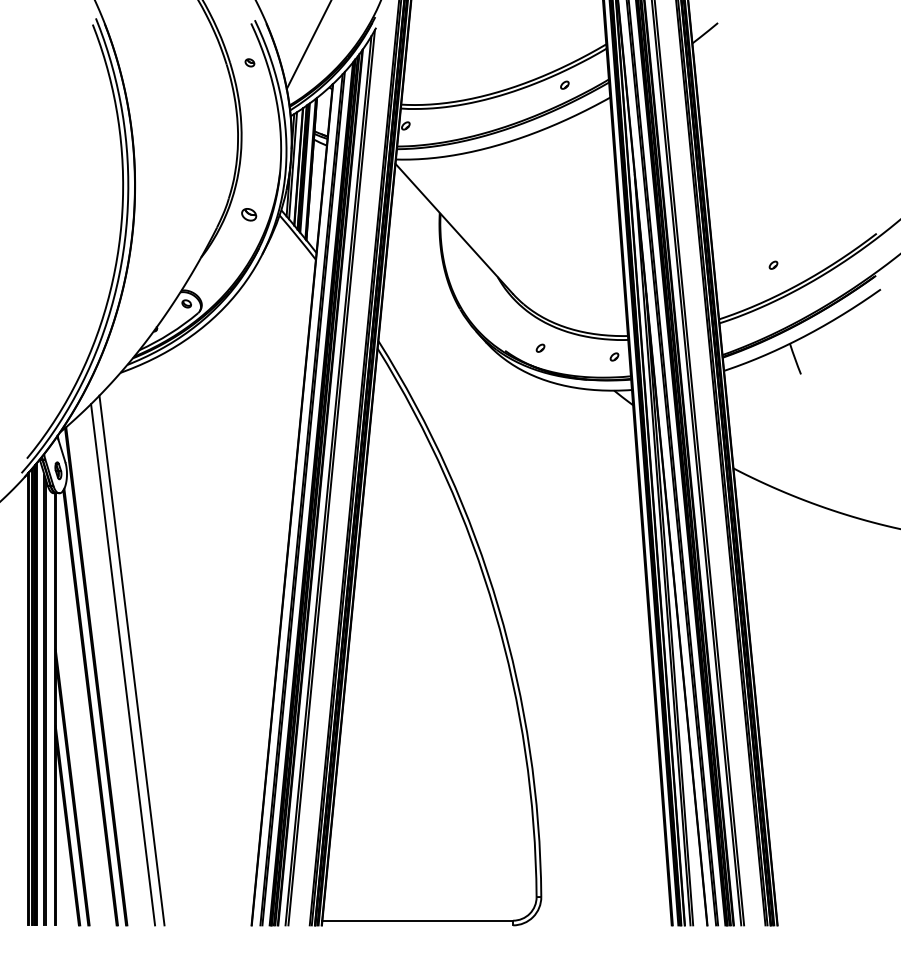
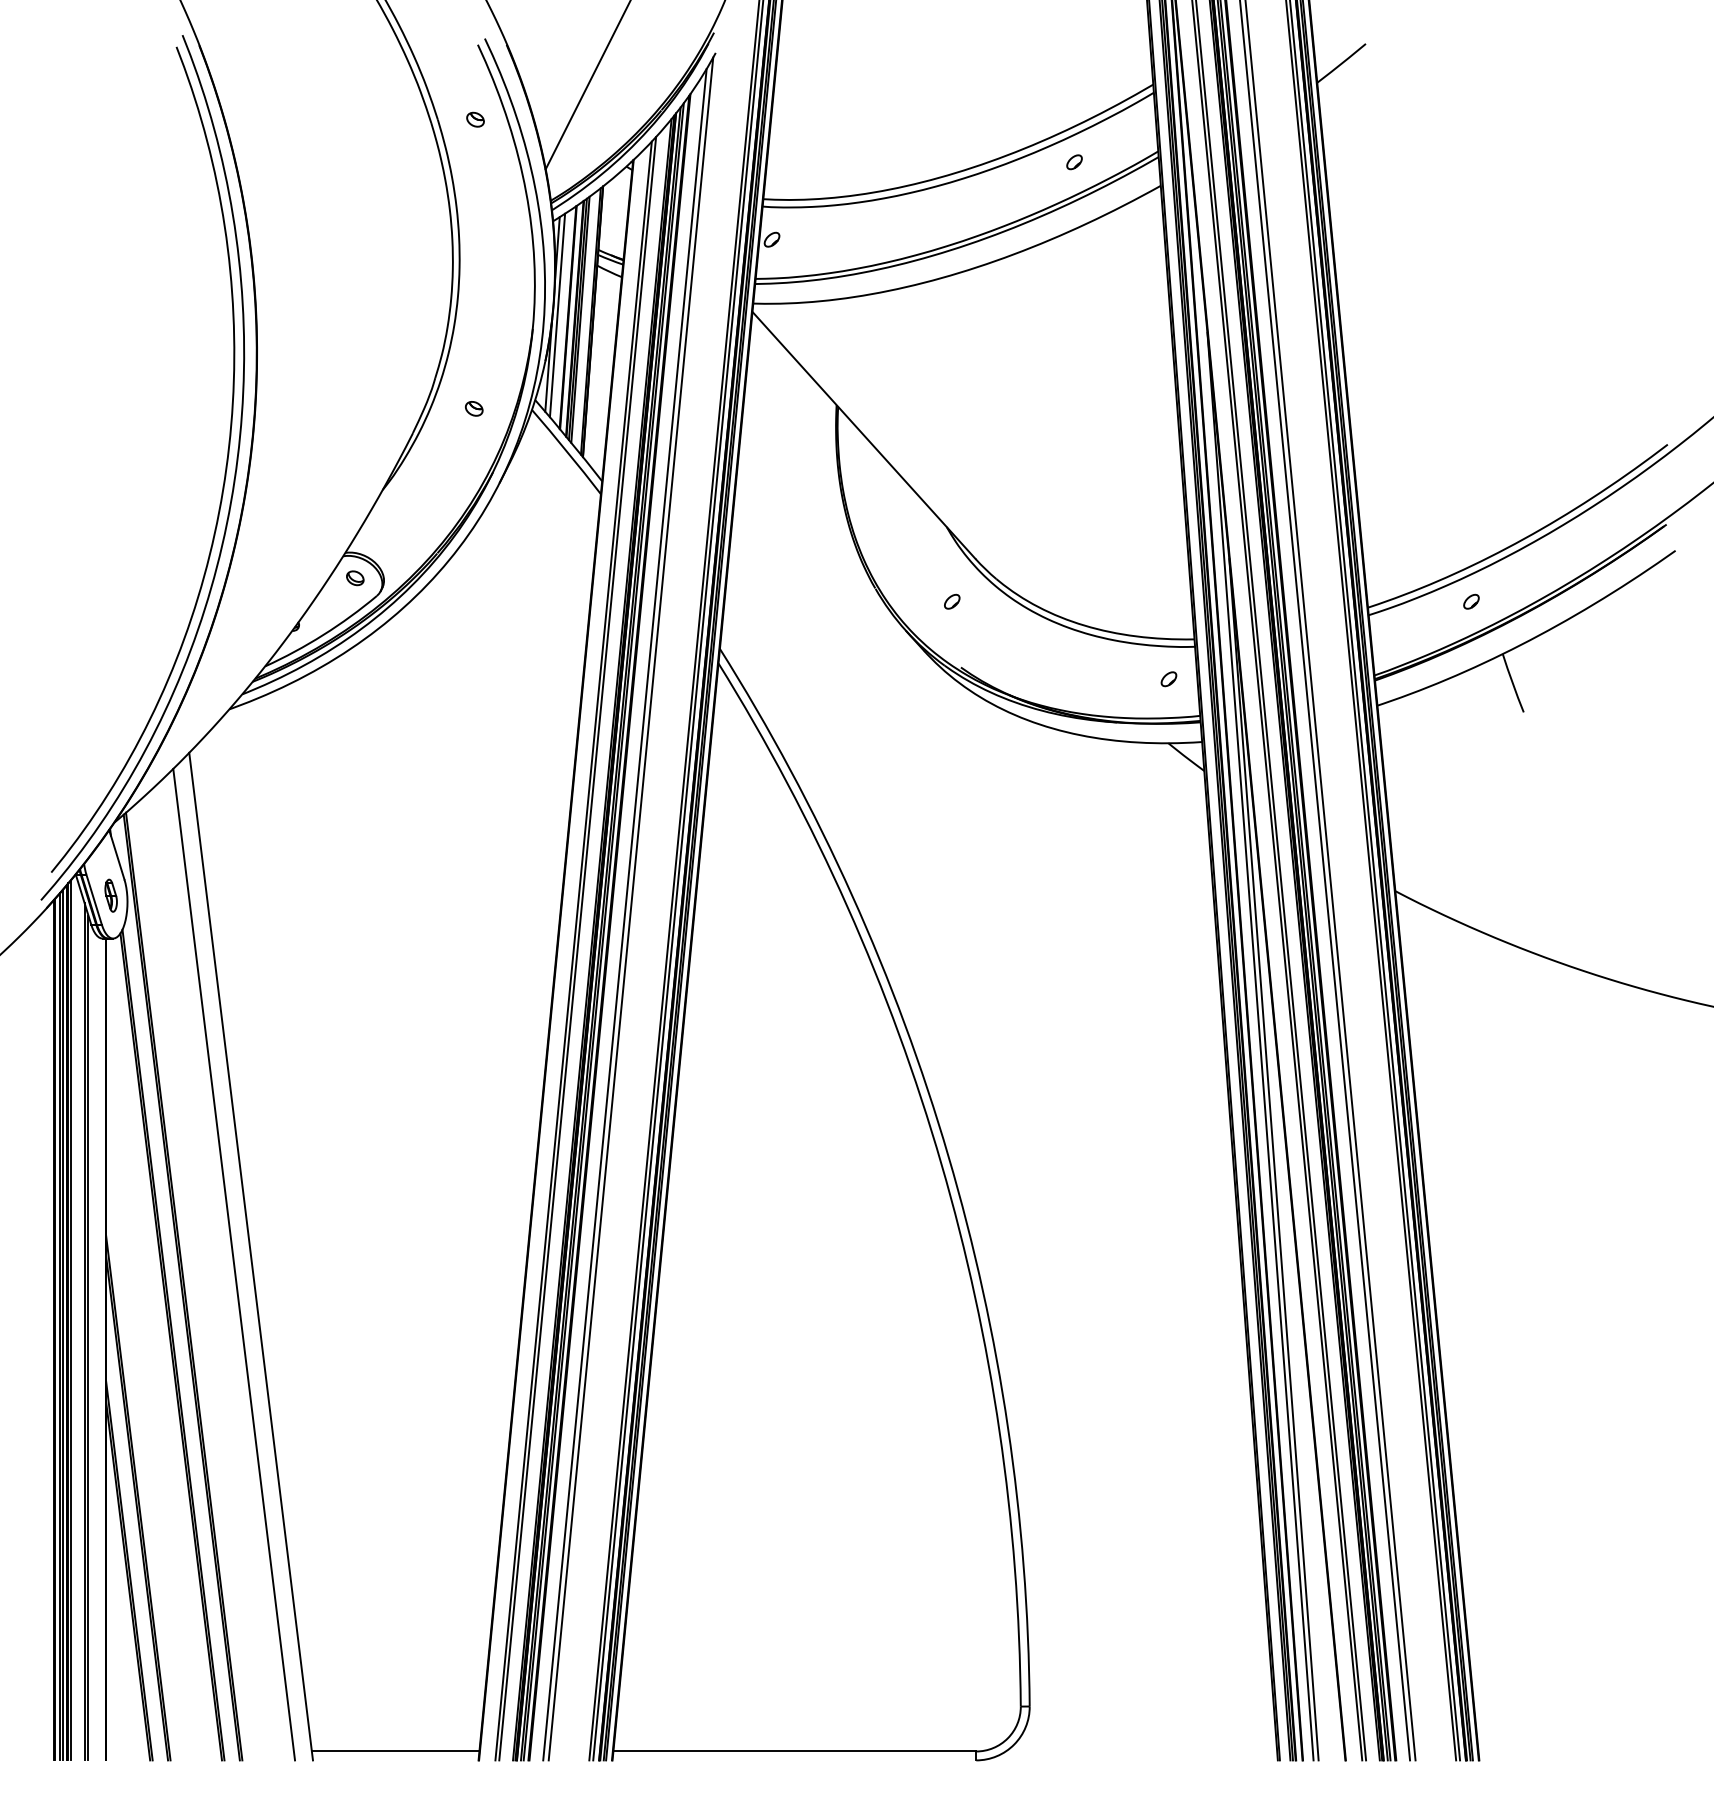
part: (249, 214) -> (474, 408), size x0.62
part: (773, 264) -> (1471, 600), moved
part: (540, 347) -> (952, 600), moved
line: (207, 920) -> (394, 1751), added

